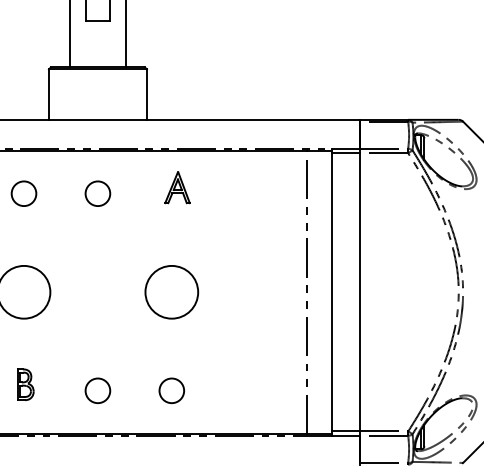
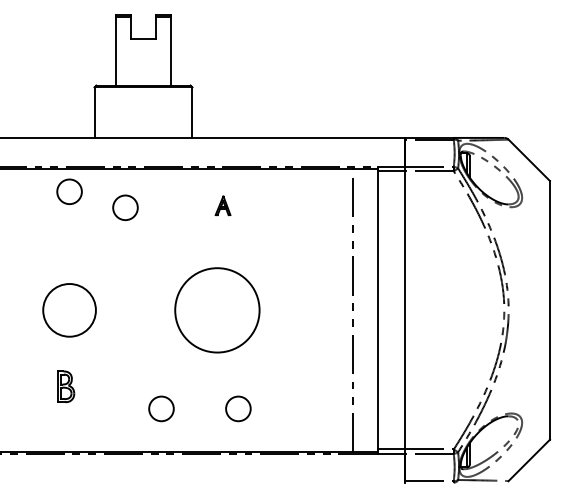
part: (176, 187) -> (222, 205), size x0.6
circle: (23, 193) -> (69, 191), moved
circle: (97, 193) -> (125, 207), moved
circle: (171, 292) -> (217, 310), size x1.6
part: (25, 384) -> (66, 386), moved
circle: (97, 390) -> (161, 408), moved
circle: (171, 390) -> (238, 408), moved

